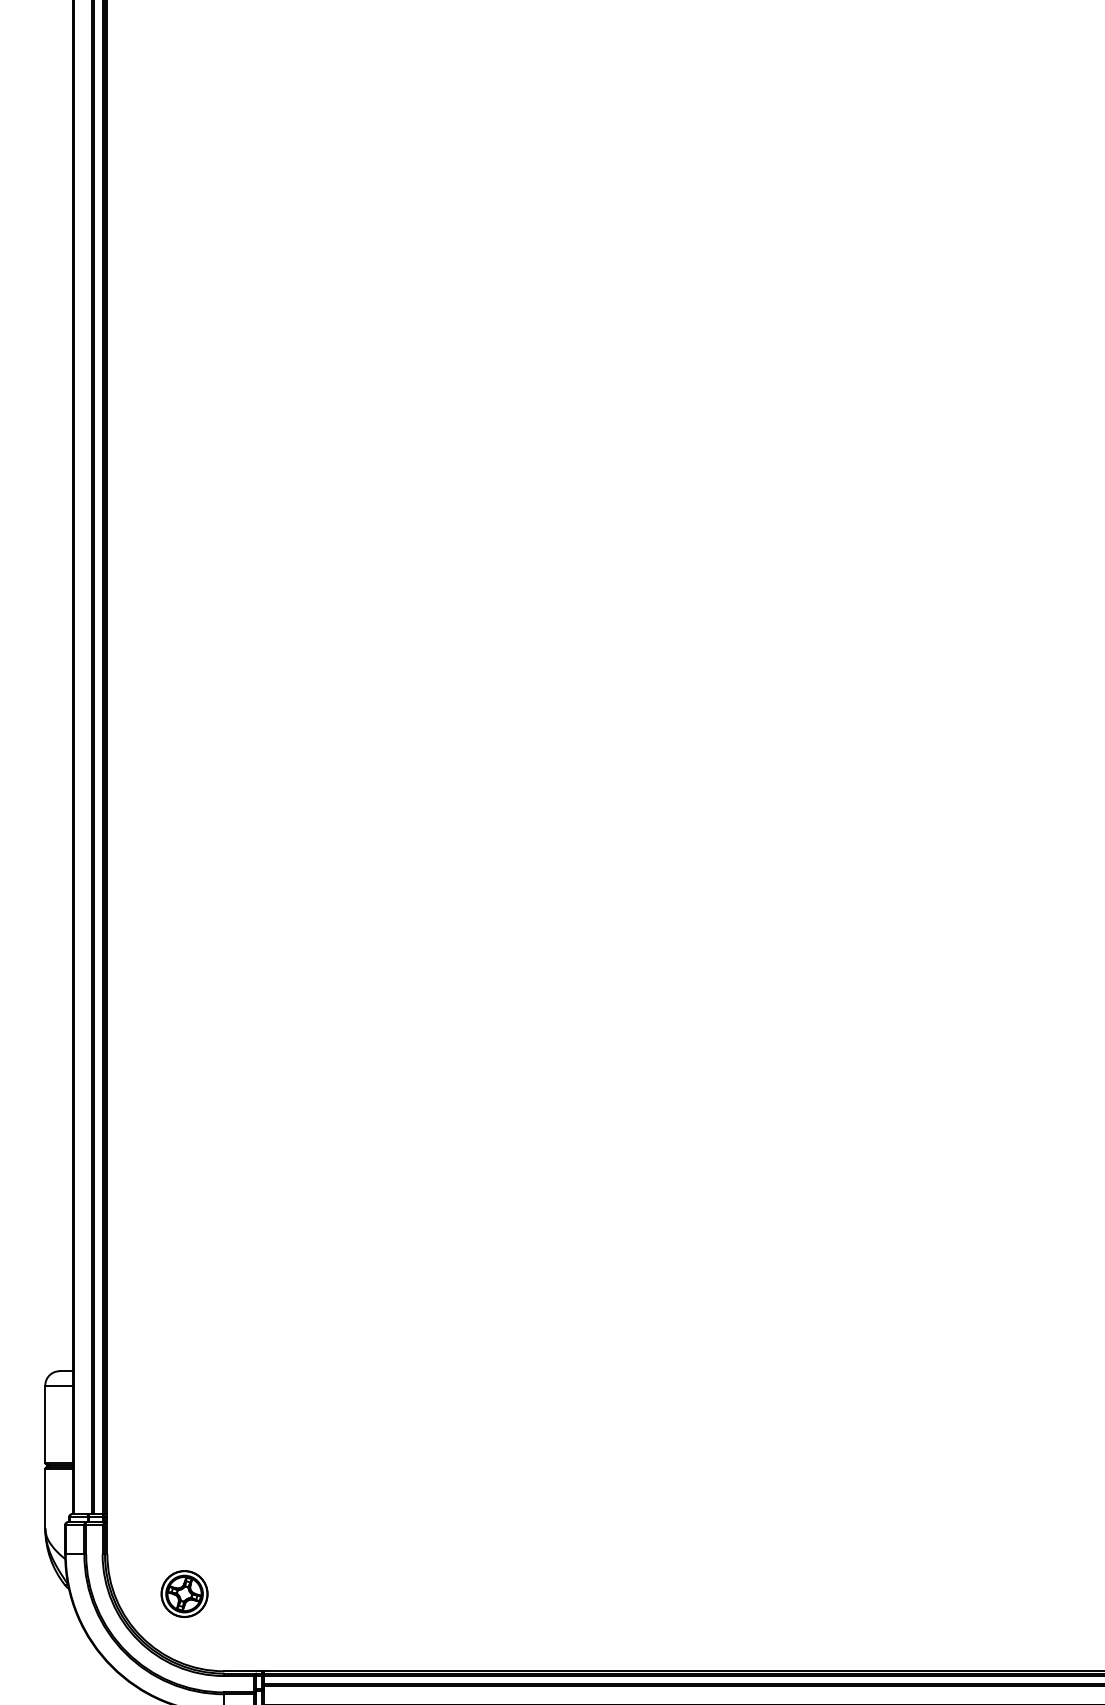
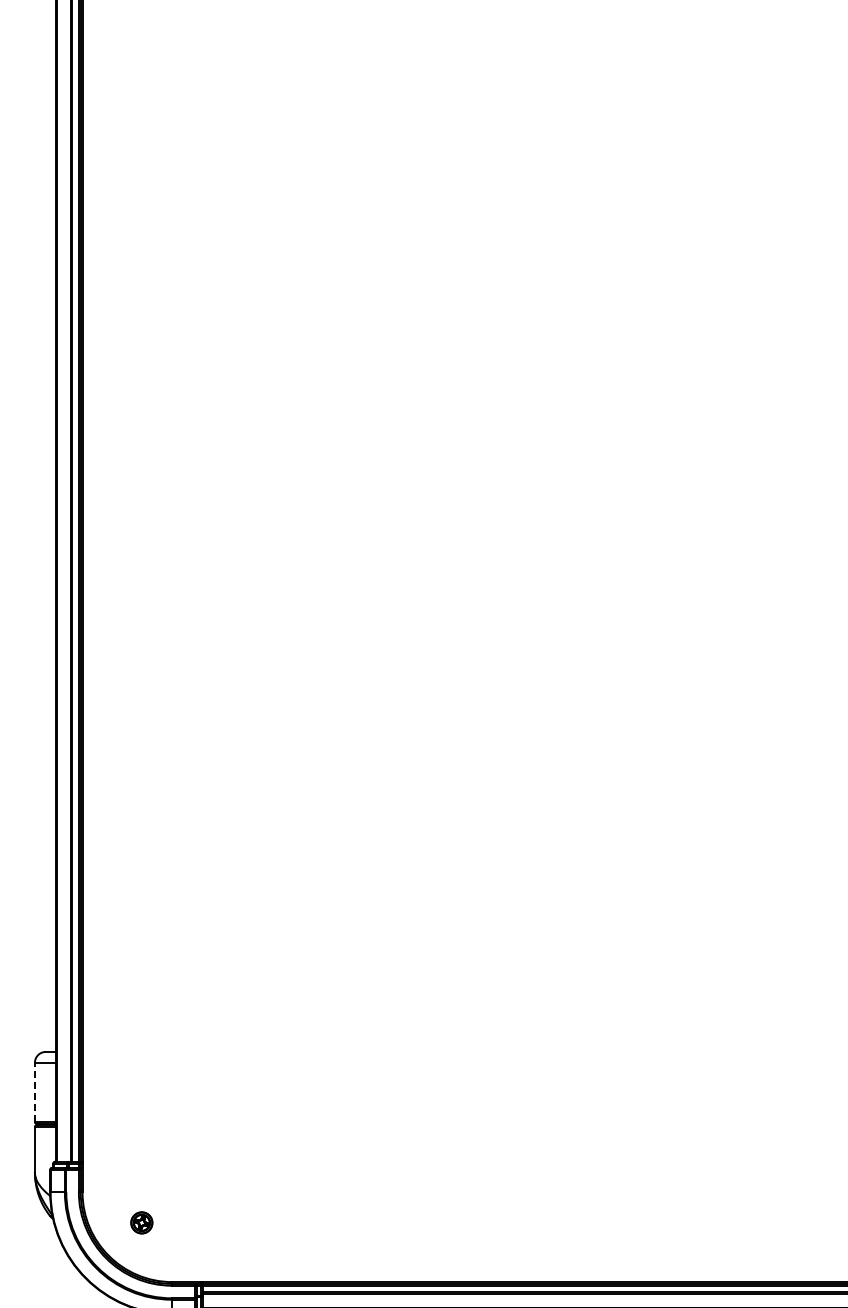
line: (44, 1424) -> (34, 1092), solid -> dashed
part: (184, 1593) -> (141, 1222), size x0.6

